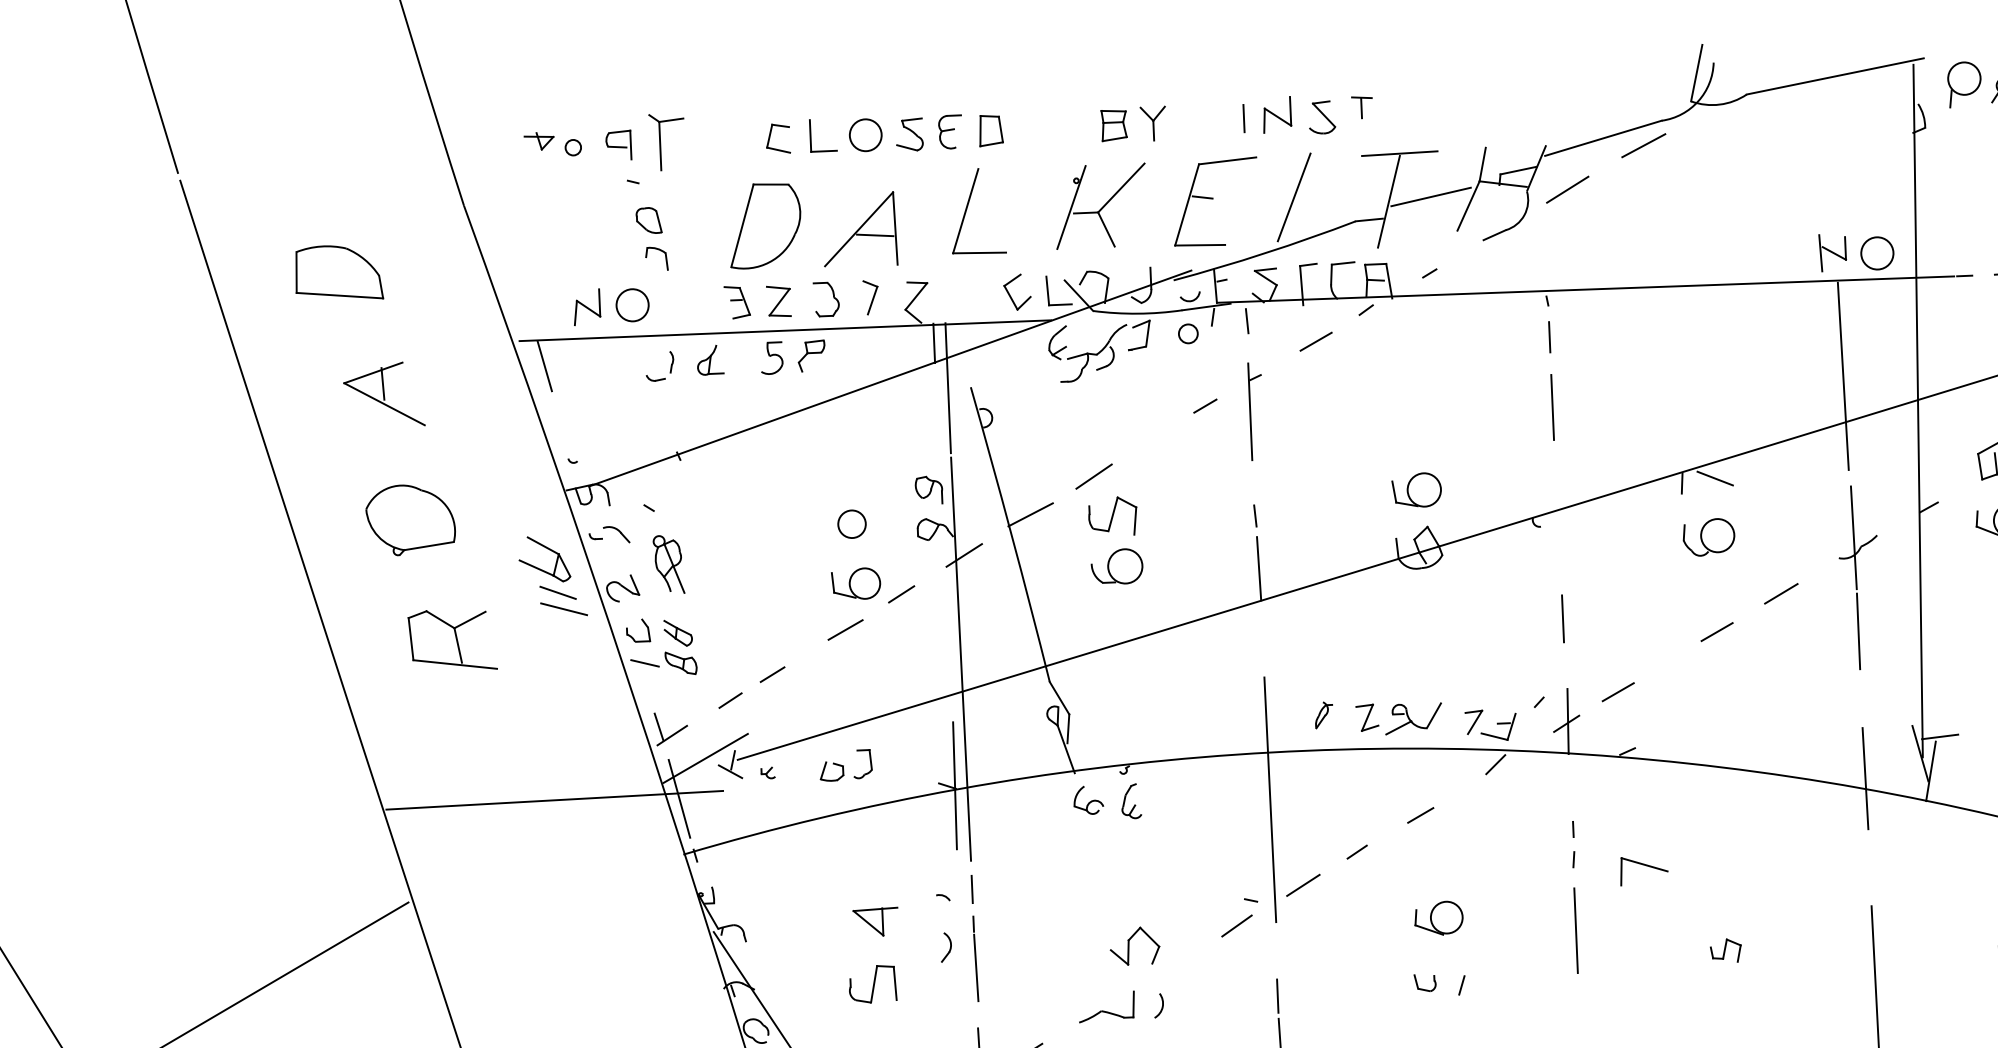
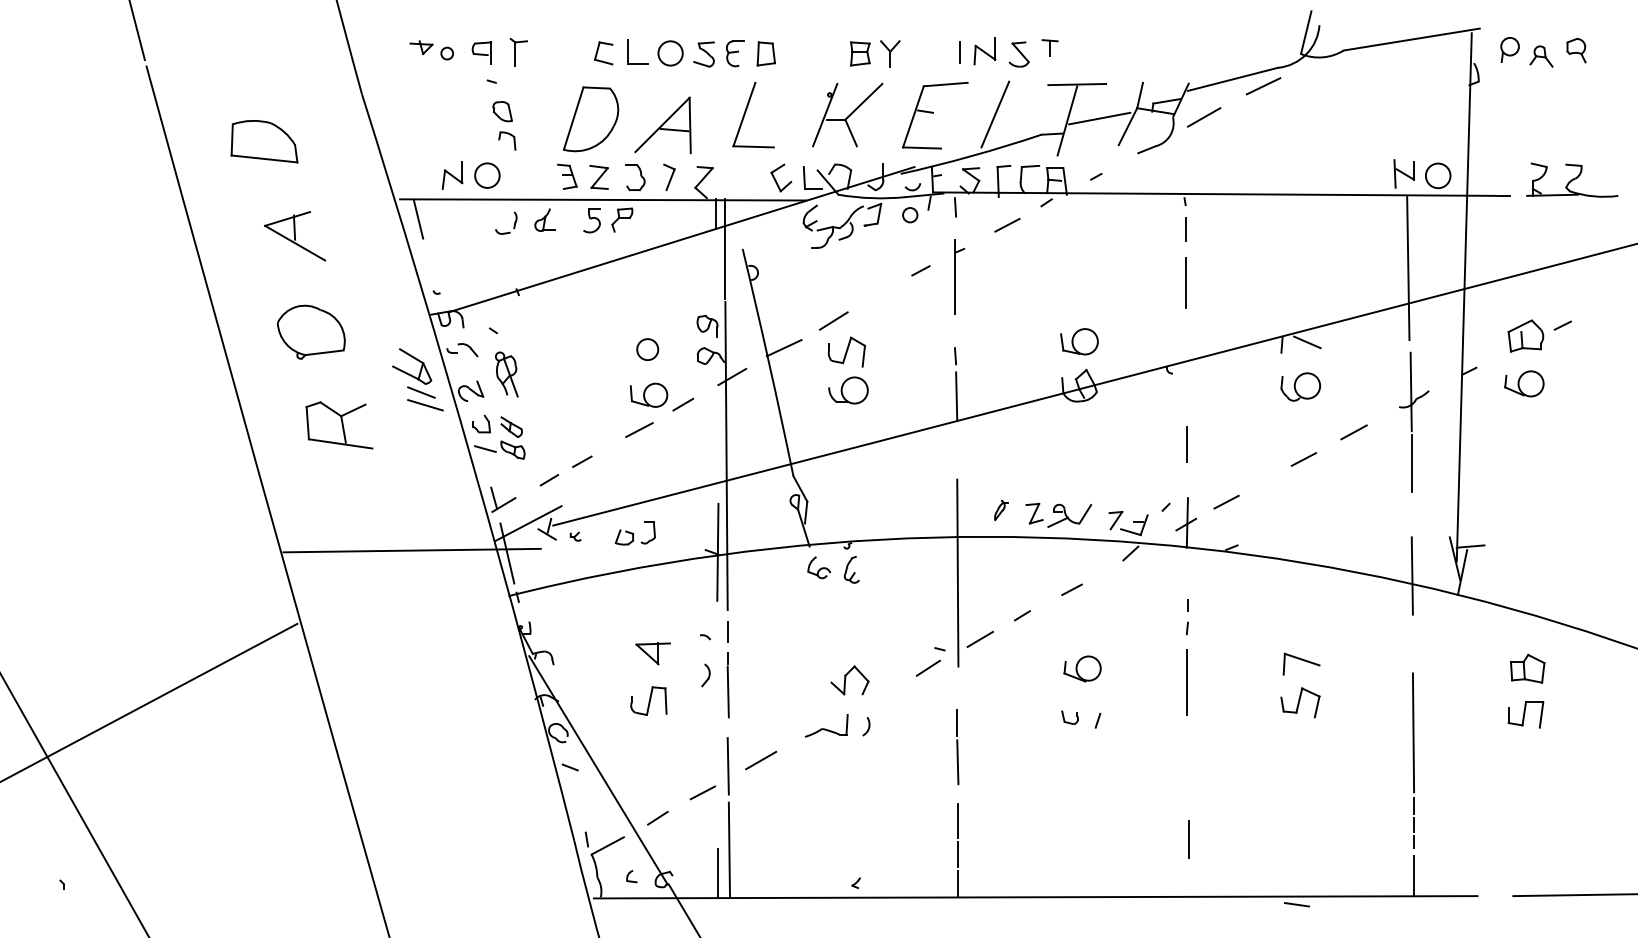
part: (1963, 84) -> (1509, 49), size x0.71
part: (666, 141) -> (518, 51), size x0.62
part: (1643, 869) -> (1301, 663), moved
part: (1725, 950) -> (1300, 702), size x1.67

